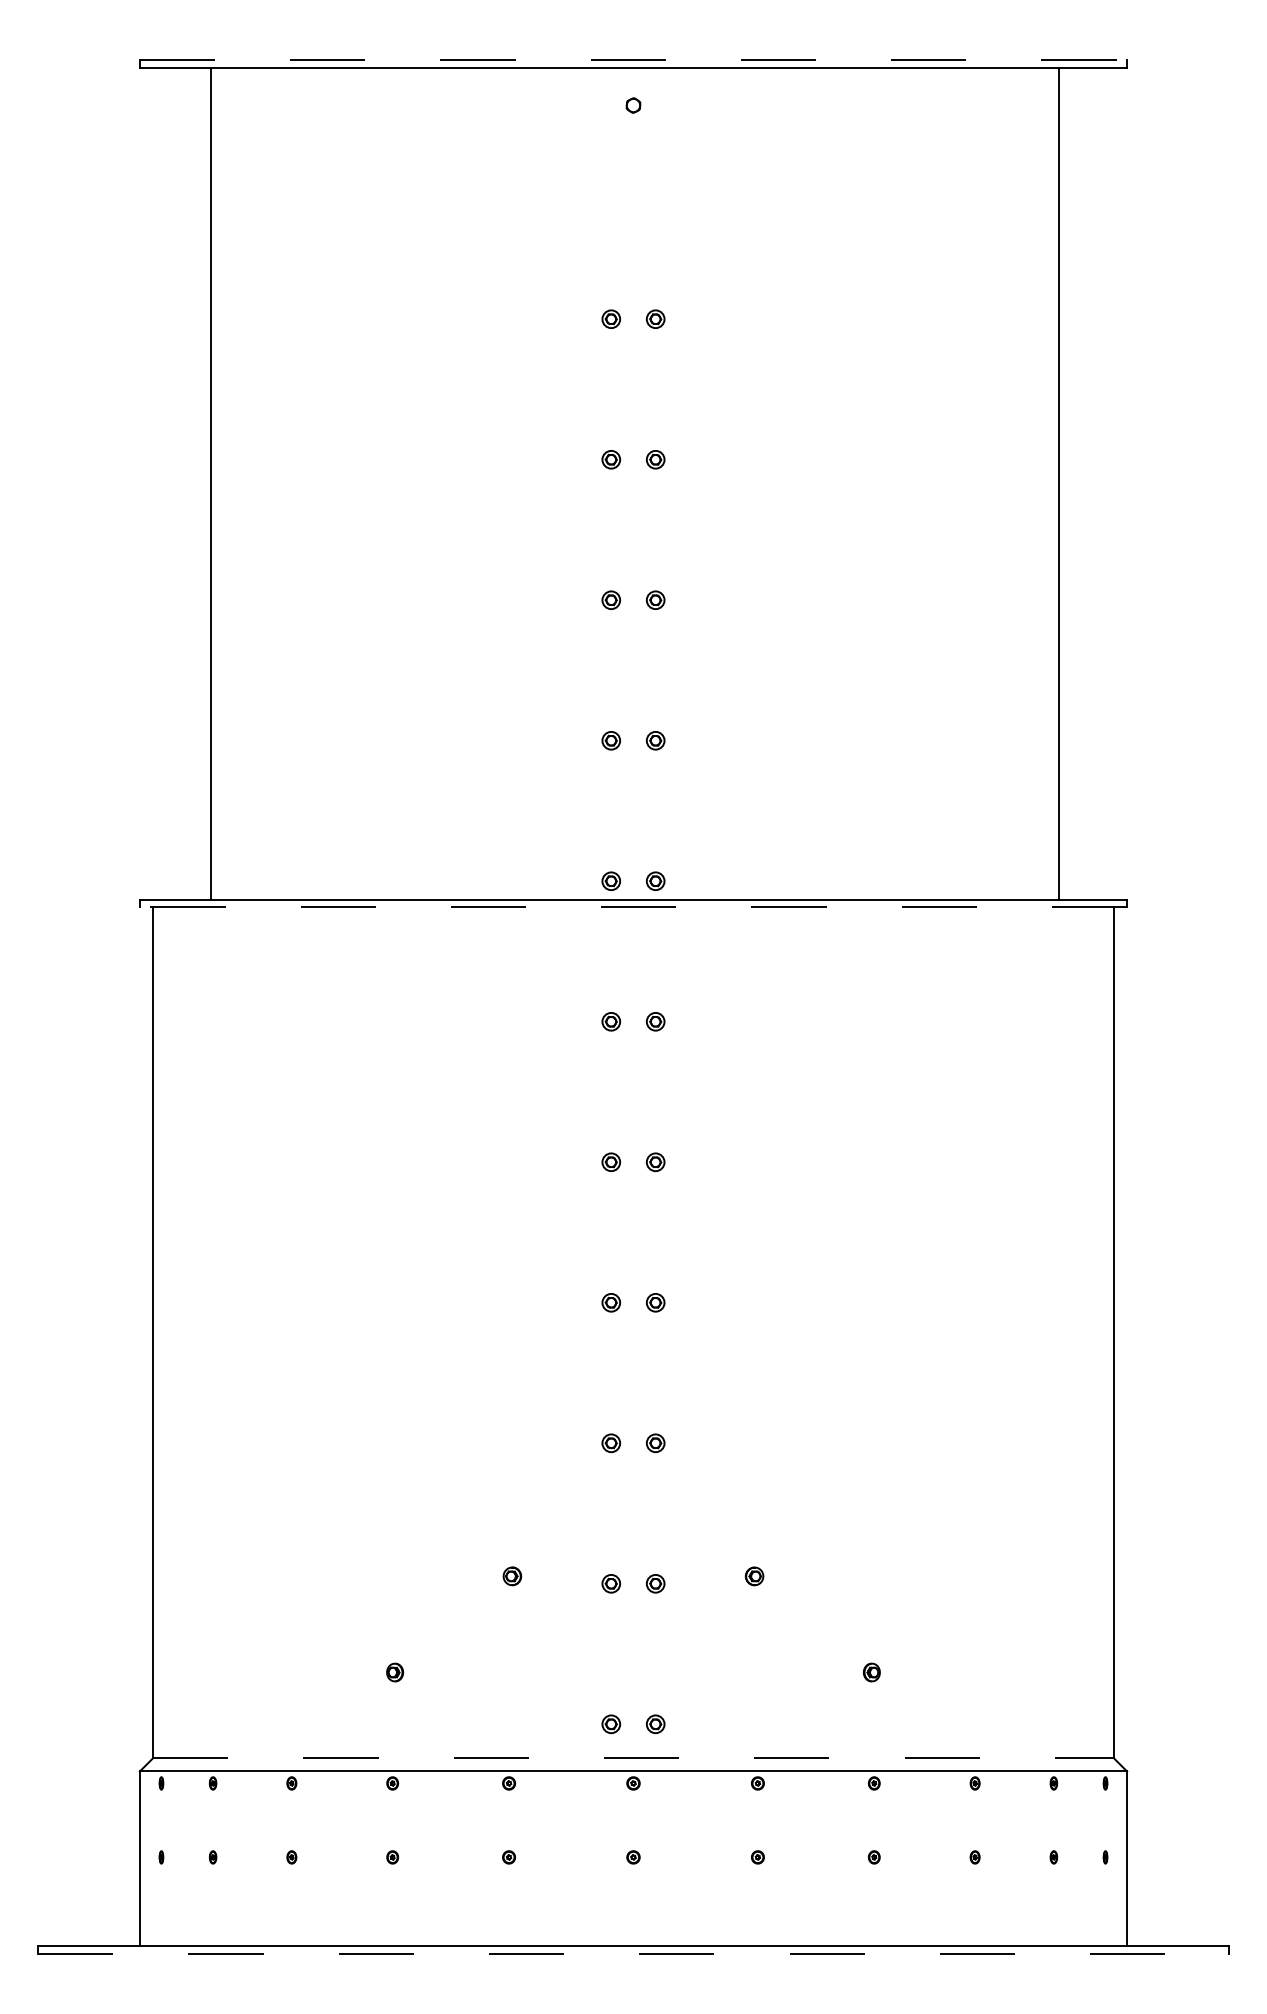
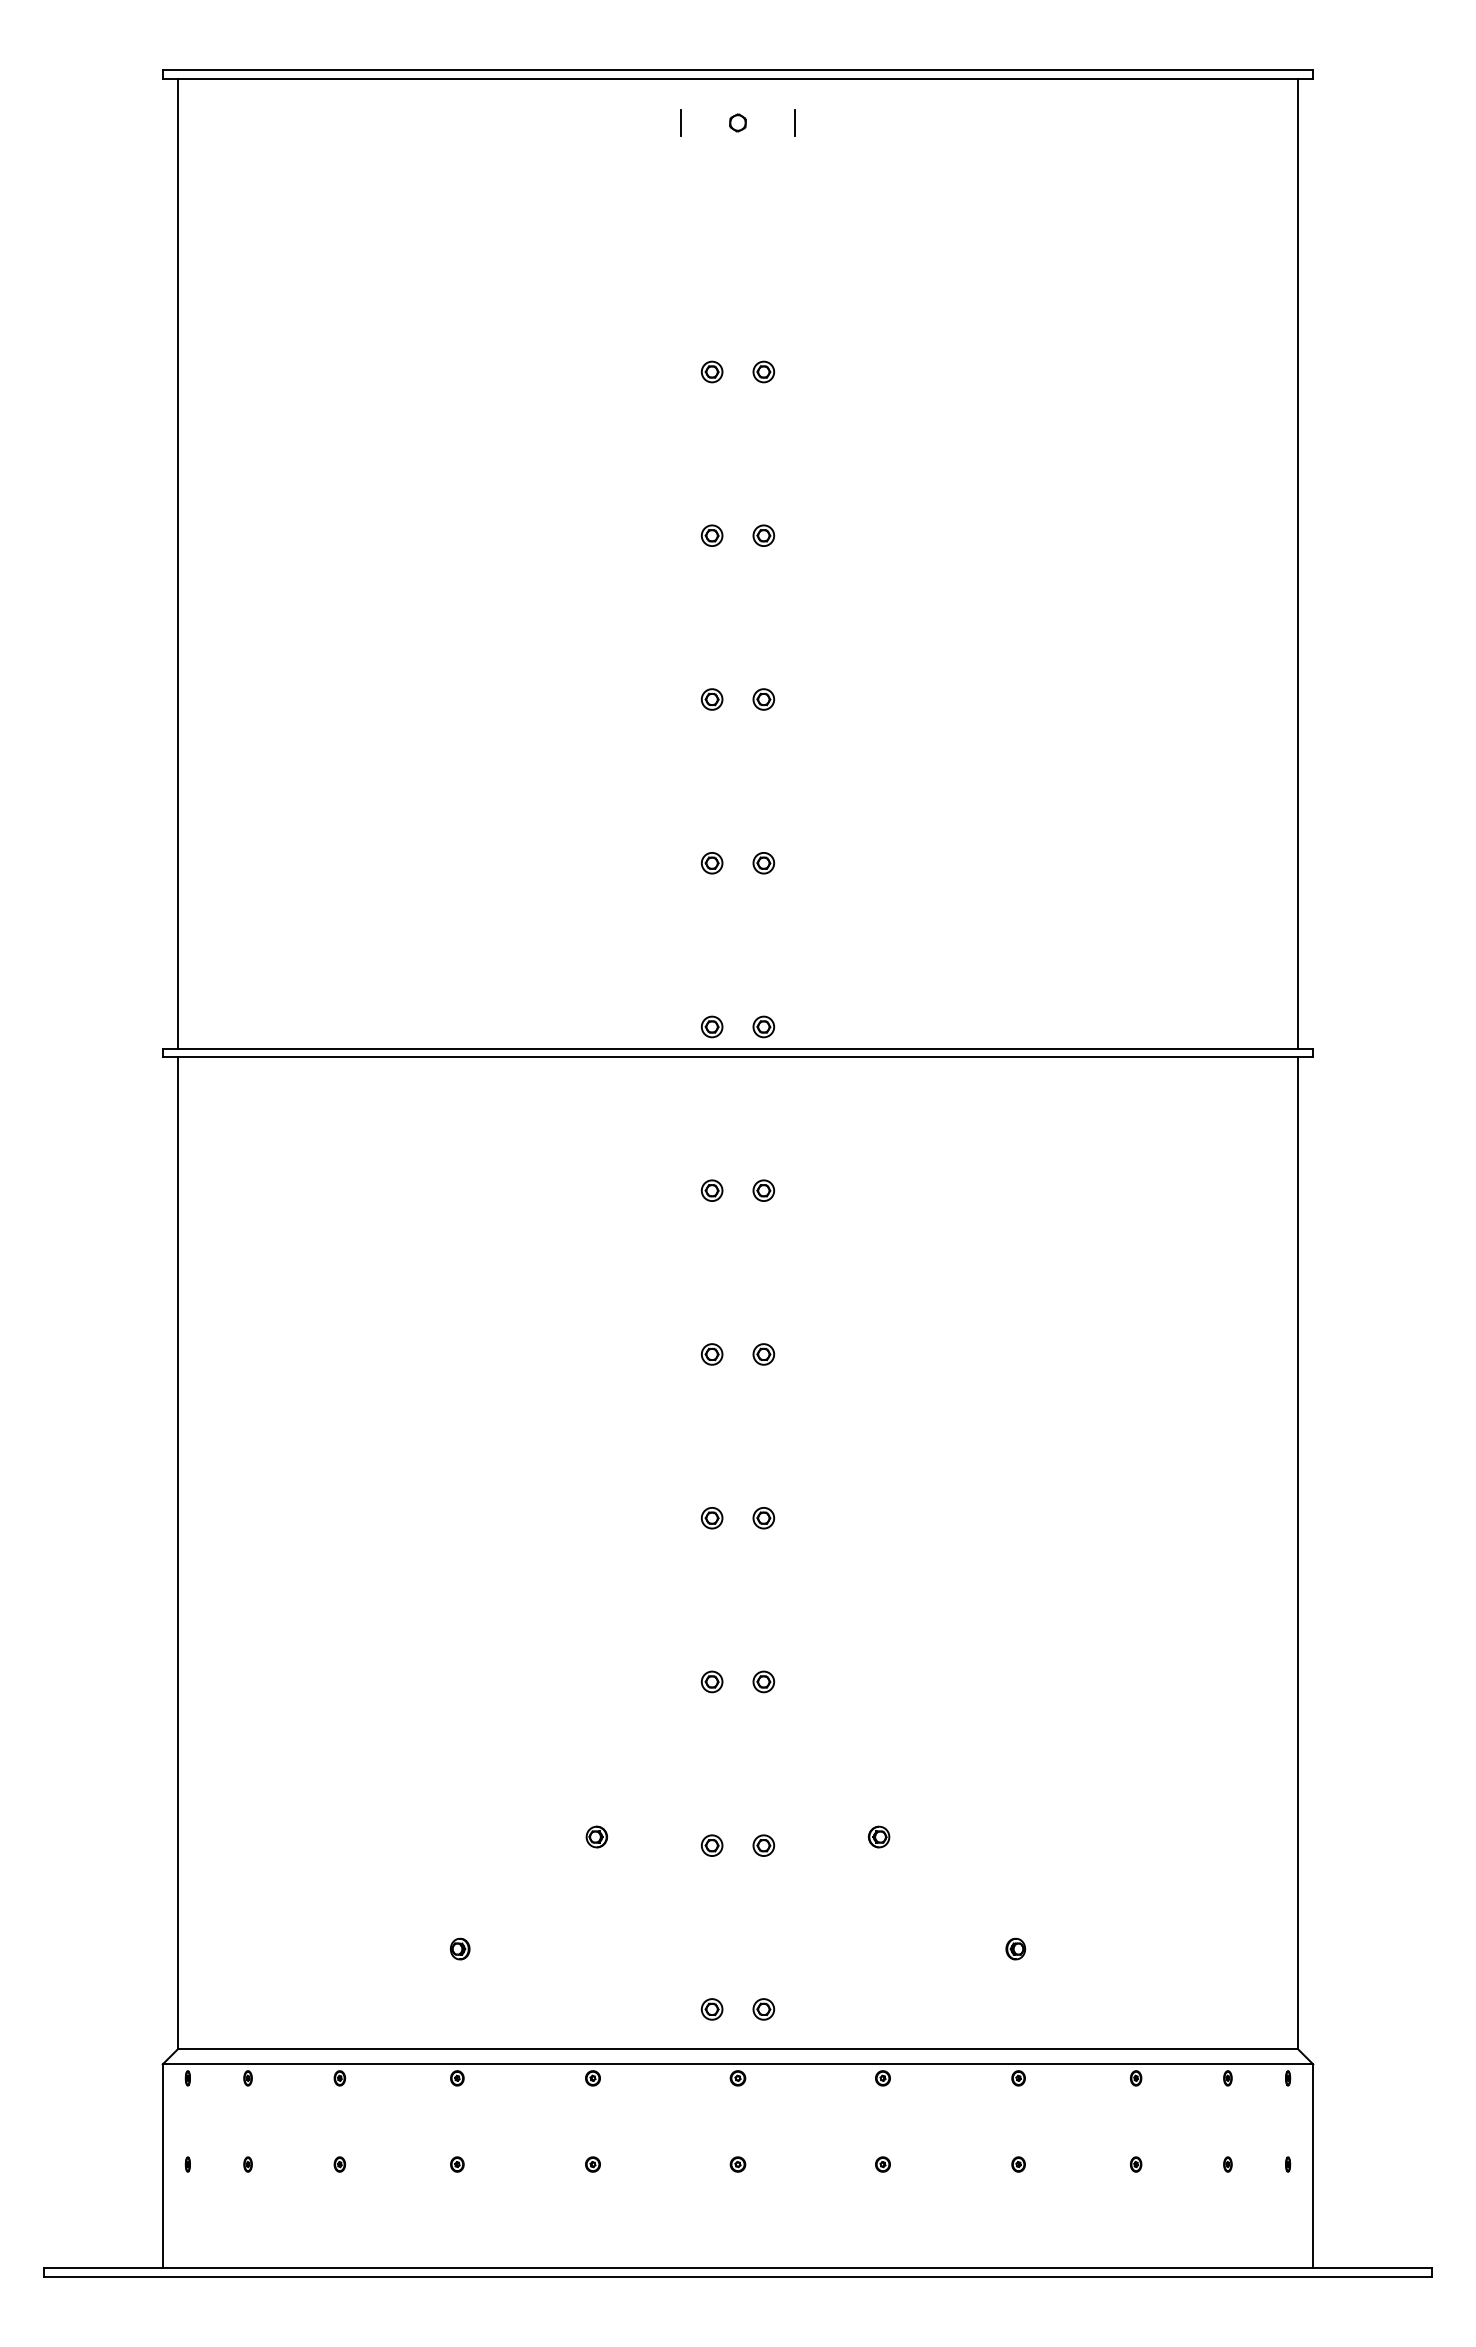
line: (633, 60) -> (738, 70), dashed -> solid
line: (584, 105) -> (680, 122), added
line: (682, 105) -> (795, 122), added
line: (210, 483) -> (178, 563), moved
line: (1058, 483) -> (1297, 563), moved
line: (633, 907) -> (737, 1057), dashed -> solid
line: (633, 1757) -> (738, 2048), dashed -> solid
line: (633, 1953) -> (738, 2276), dashed -> solid

